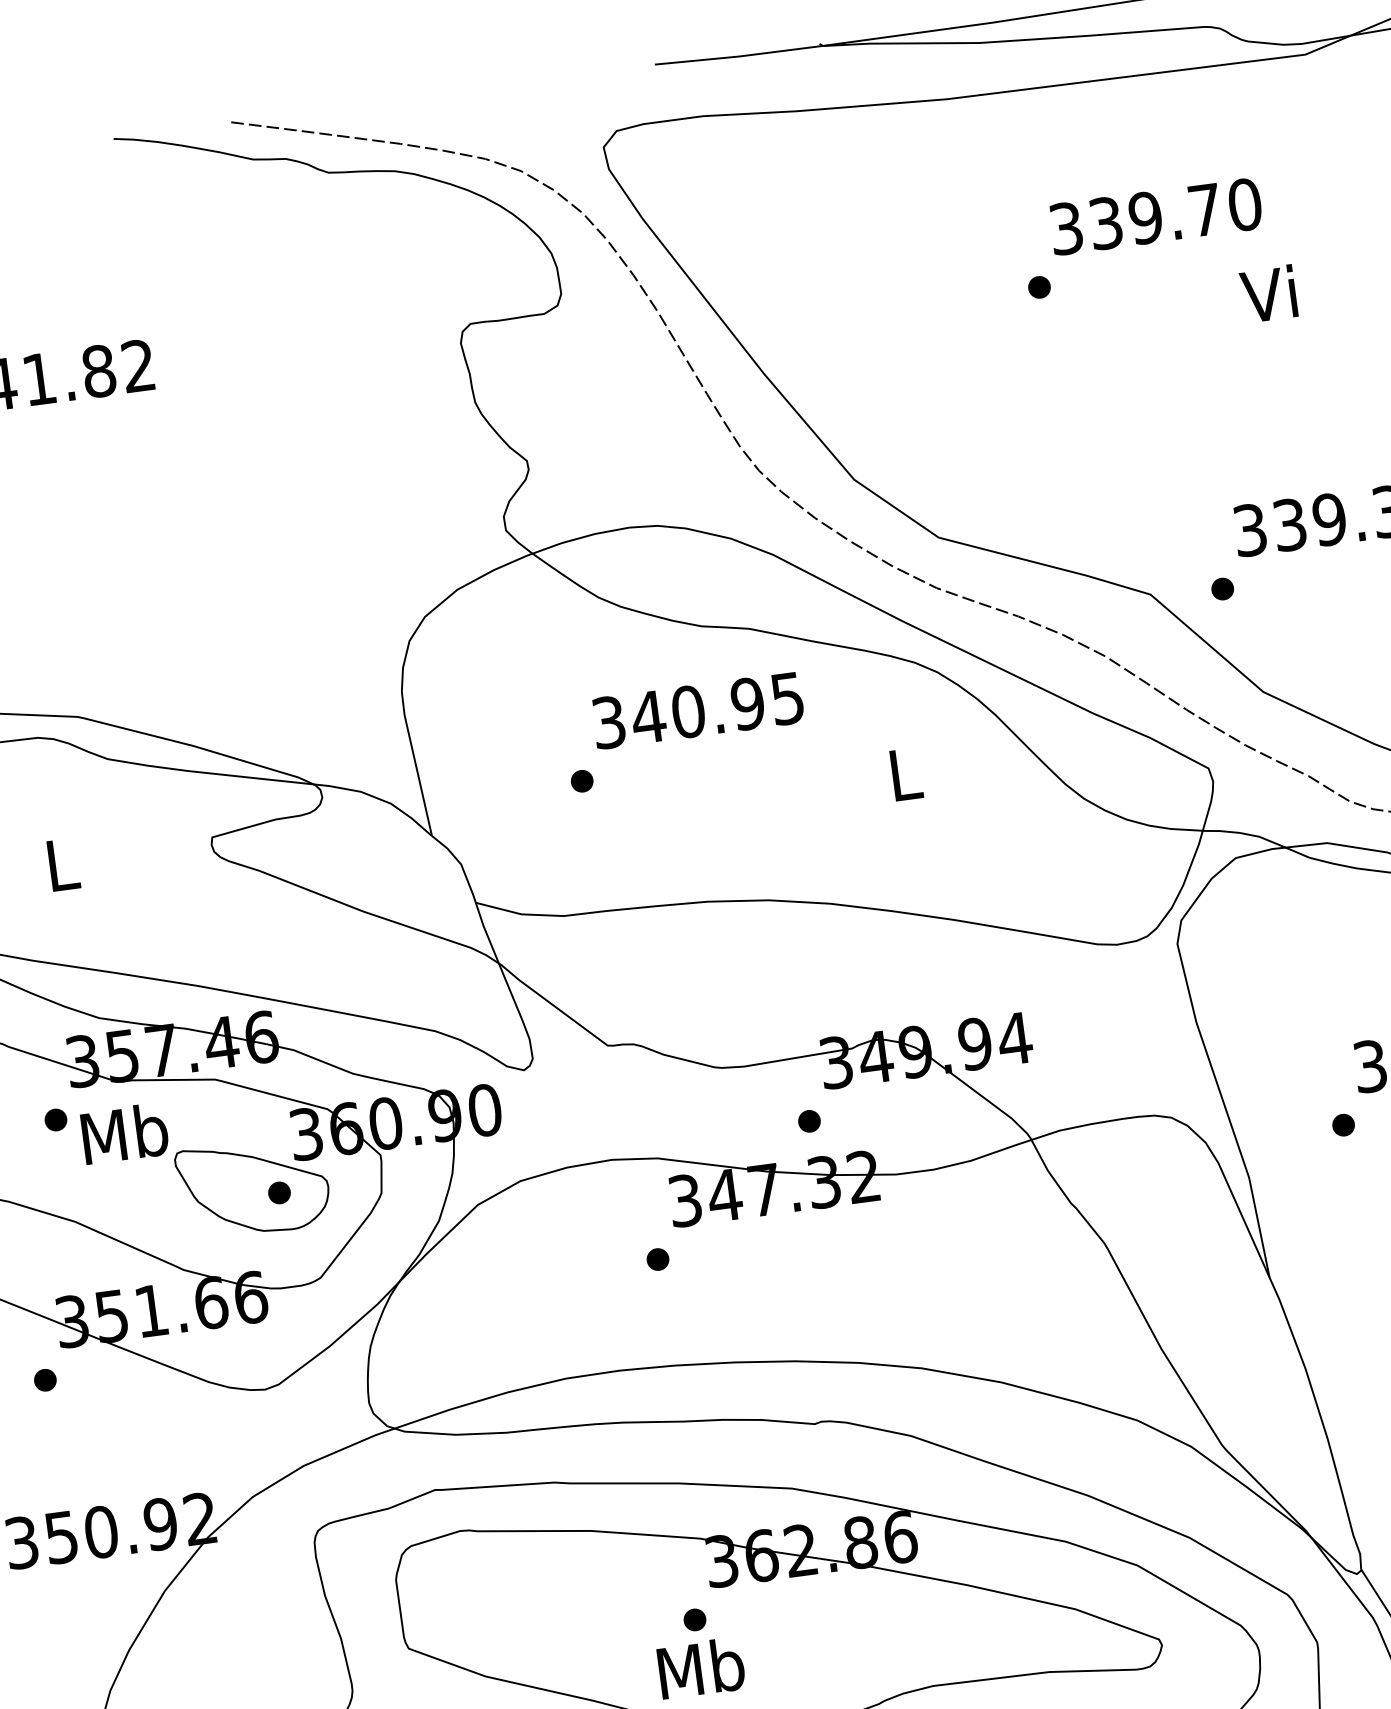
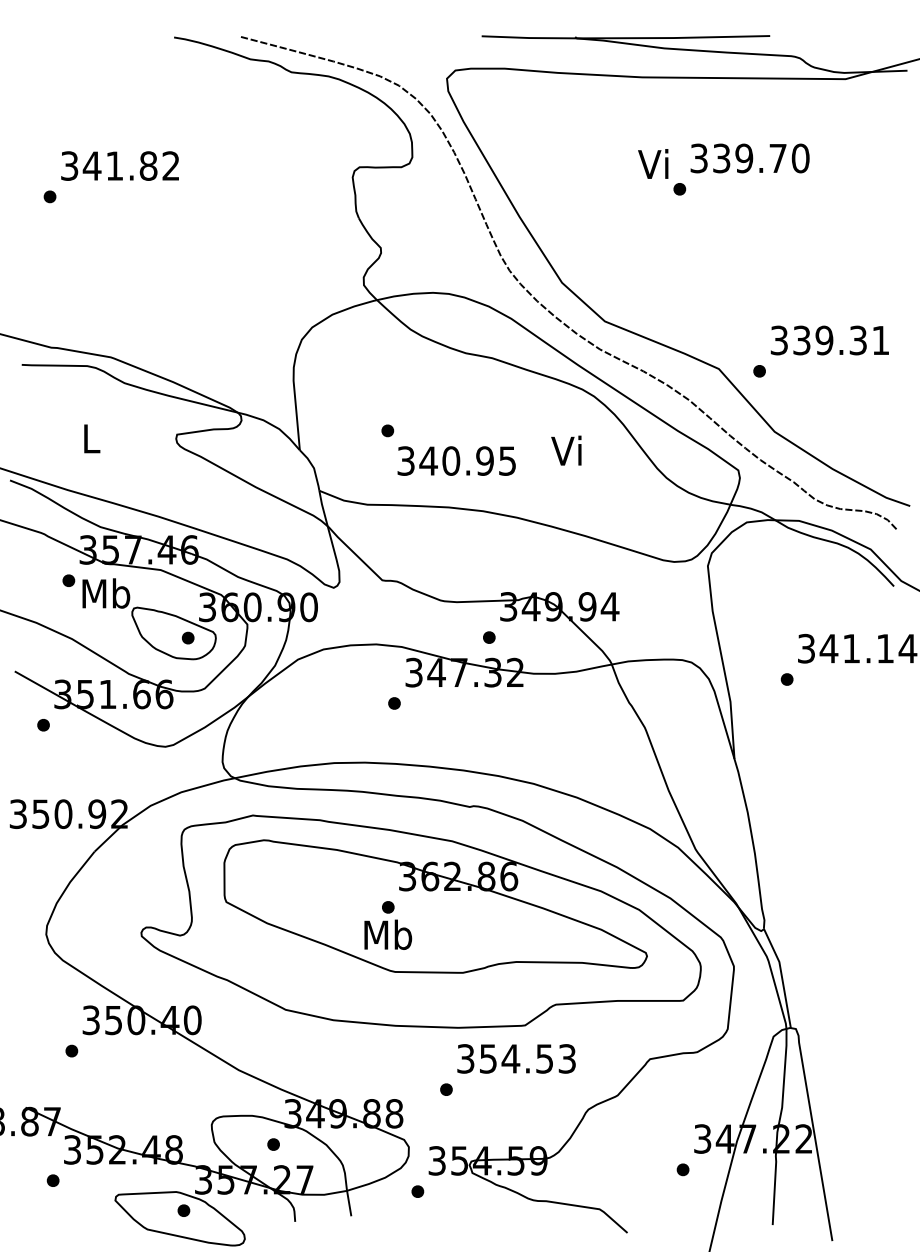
text: (1269, 292) -> (653, 163), moved
text: (697, 709) -> (456, 460), moved
text: (901, 773) -> (566, 450), L -> Vi

